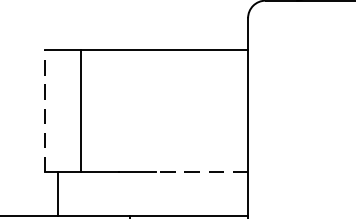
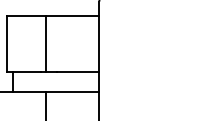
line: (45, 110) -> (7, 43), dashed -> solid
line: (81, 110) -> (46, 43), moved
line: (202, 171) -> (78, 71), dashed -> solid

